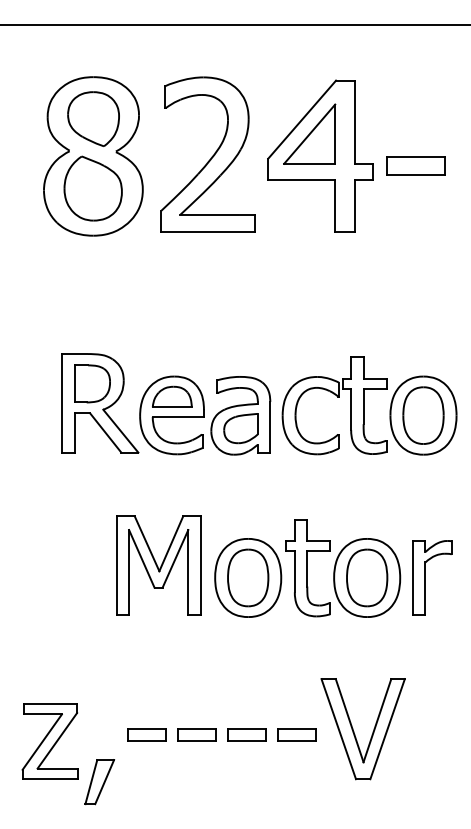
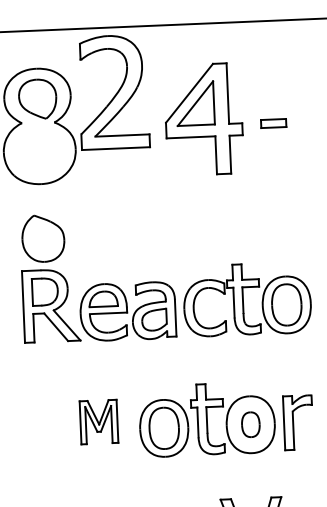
part: (207, 154) -> (113, 92), moved
part: (415, 165) -> (273, 123), size x0.6
part: (92, 188) -> (42, 238), moved
part: (158, 565) -> (98, 422), size x0.6
part: (367, 577) -> (250, 424), size x0.6

